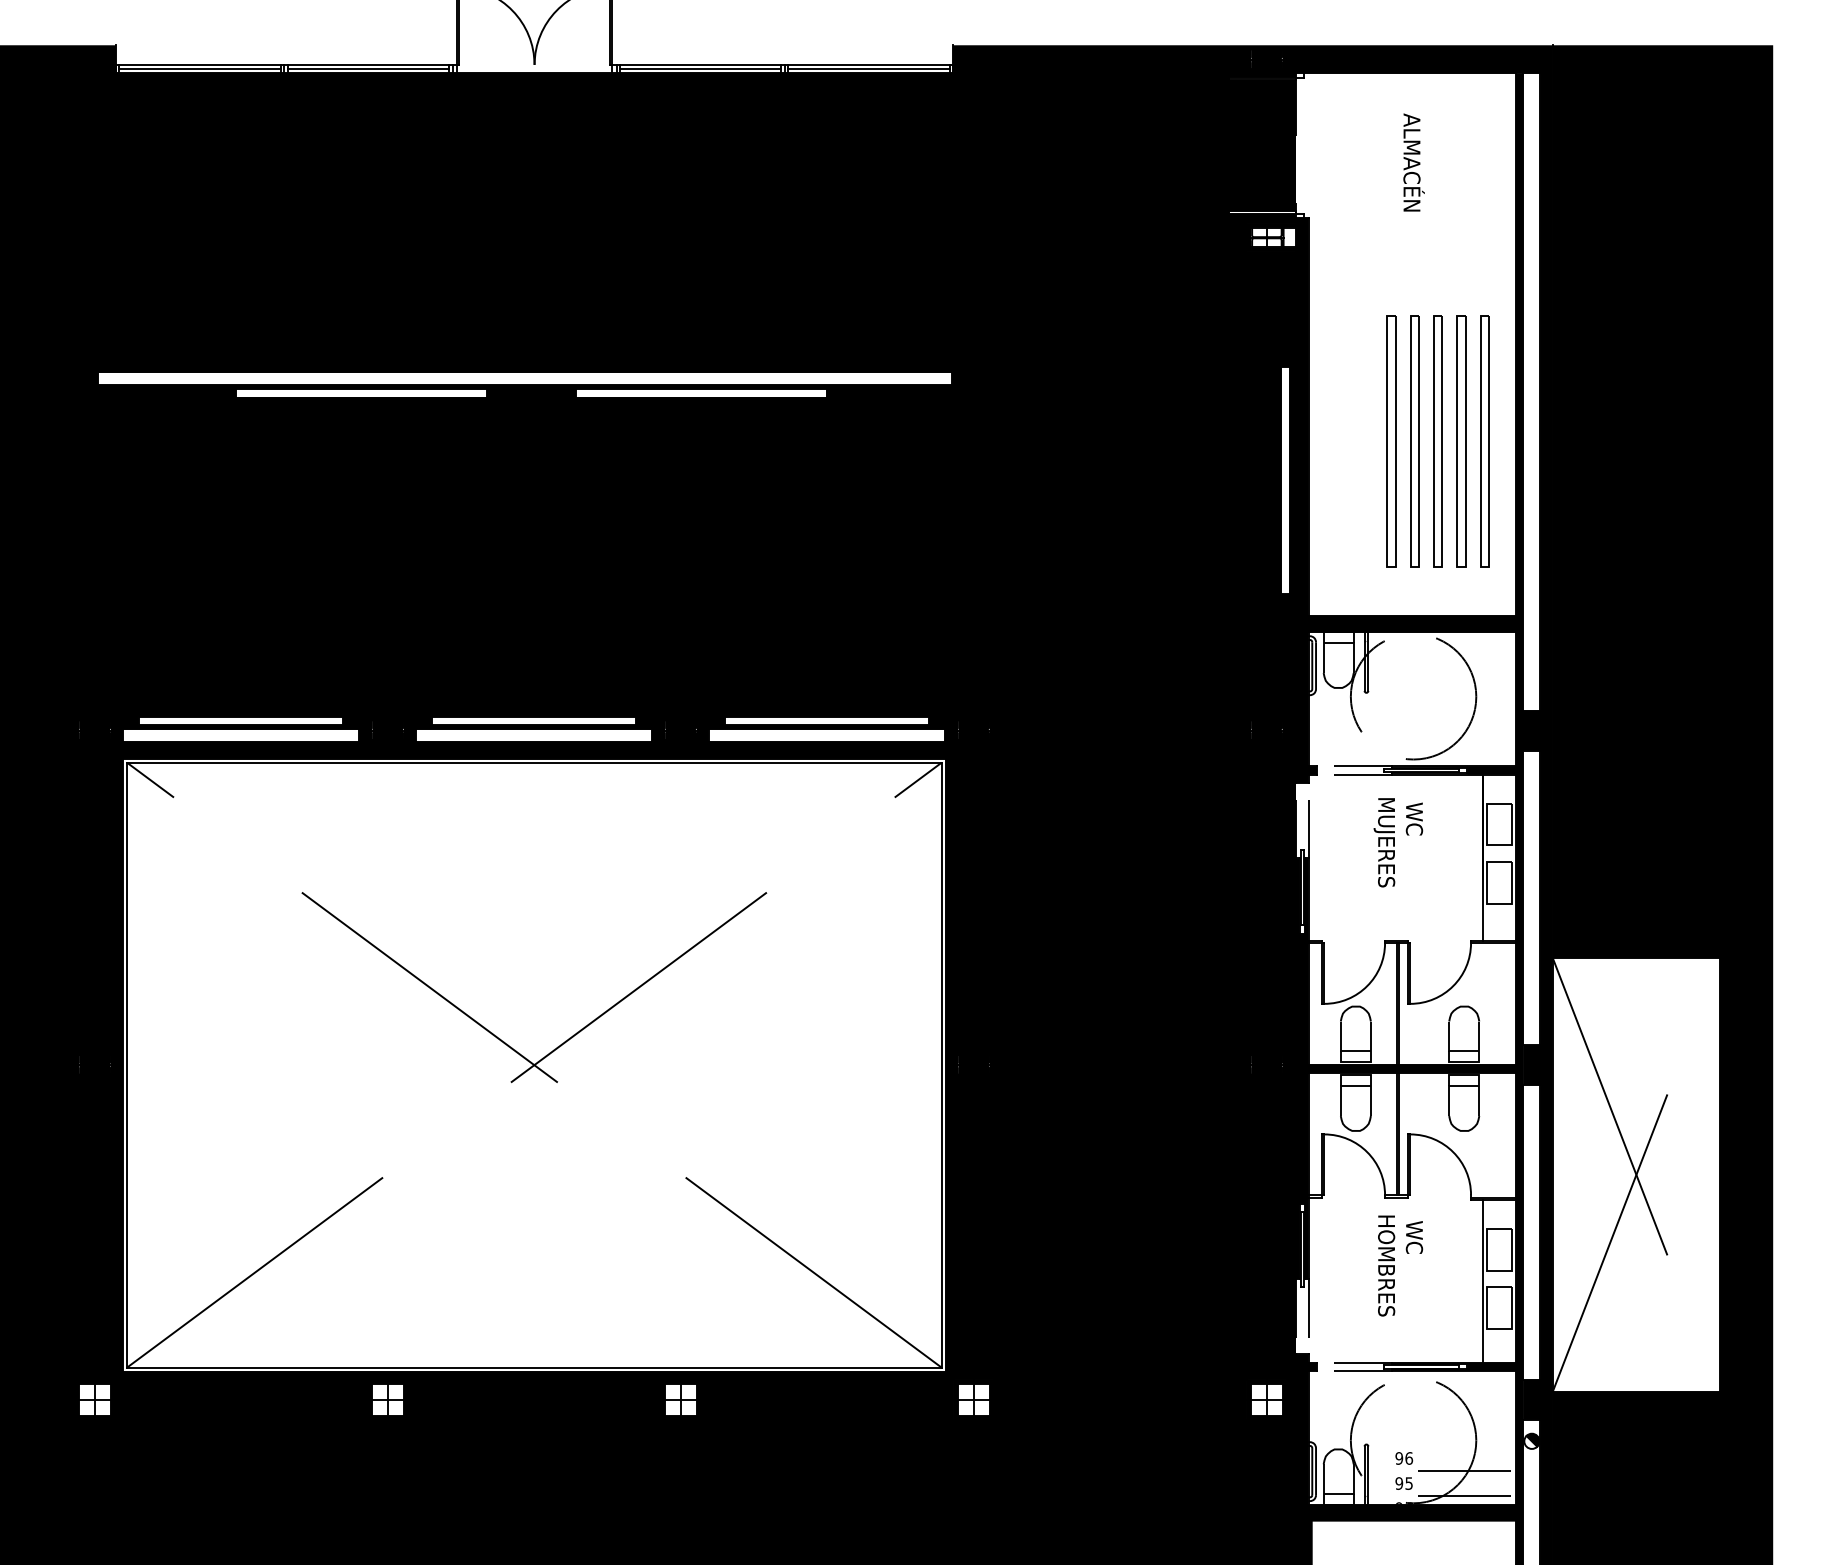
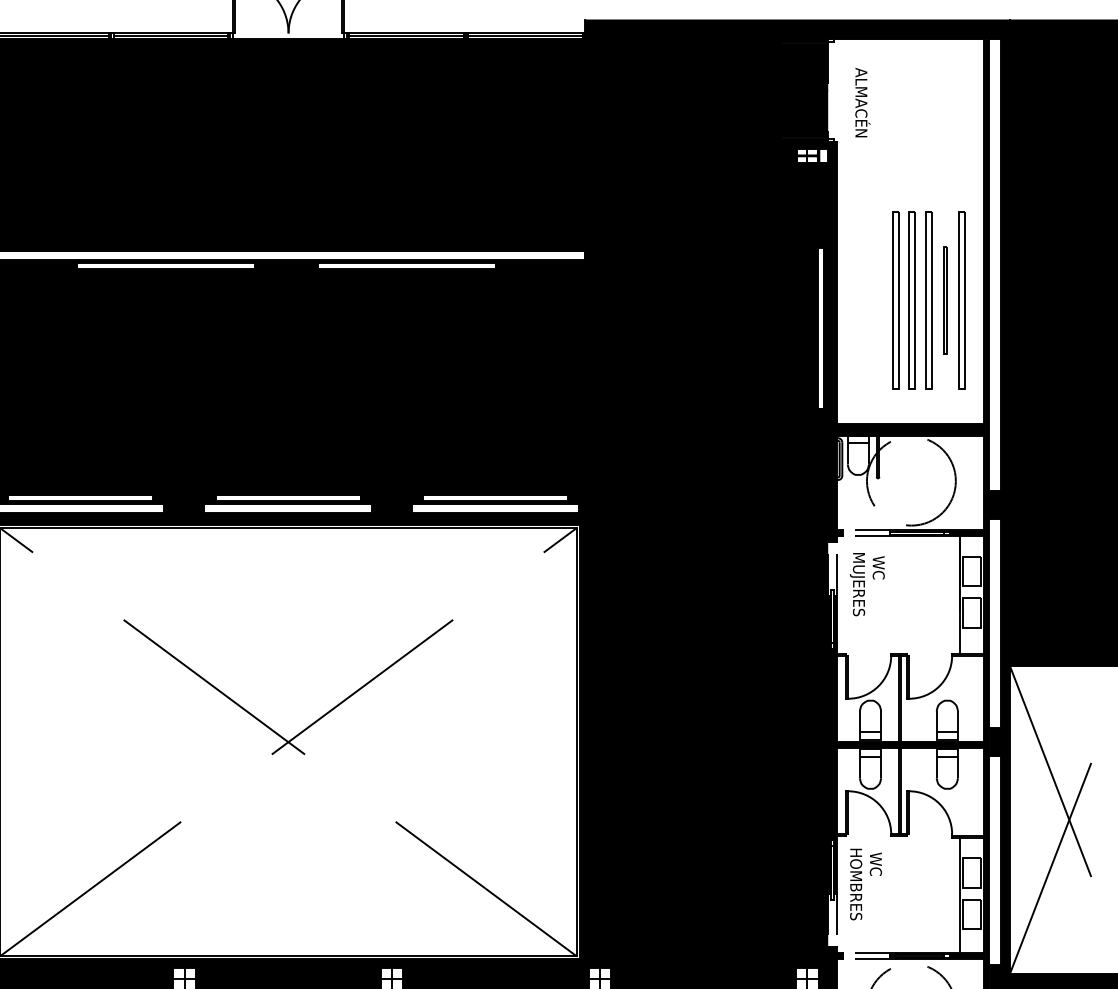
text: (1413, 162) -> (862, 102), moved
part: (1461, 441) -> (945, 300), size x0.6
text: (1398, 842) -> (867, 584), moved
text: (1400, 1265) -> (866, 884), moved

